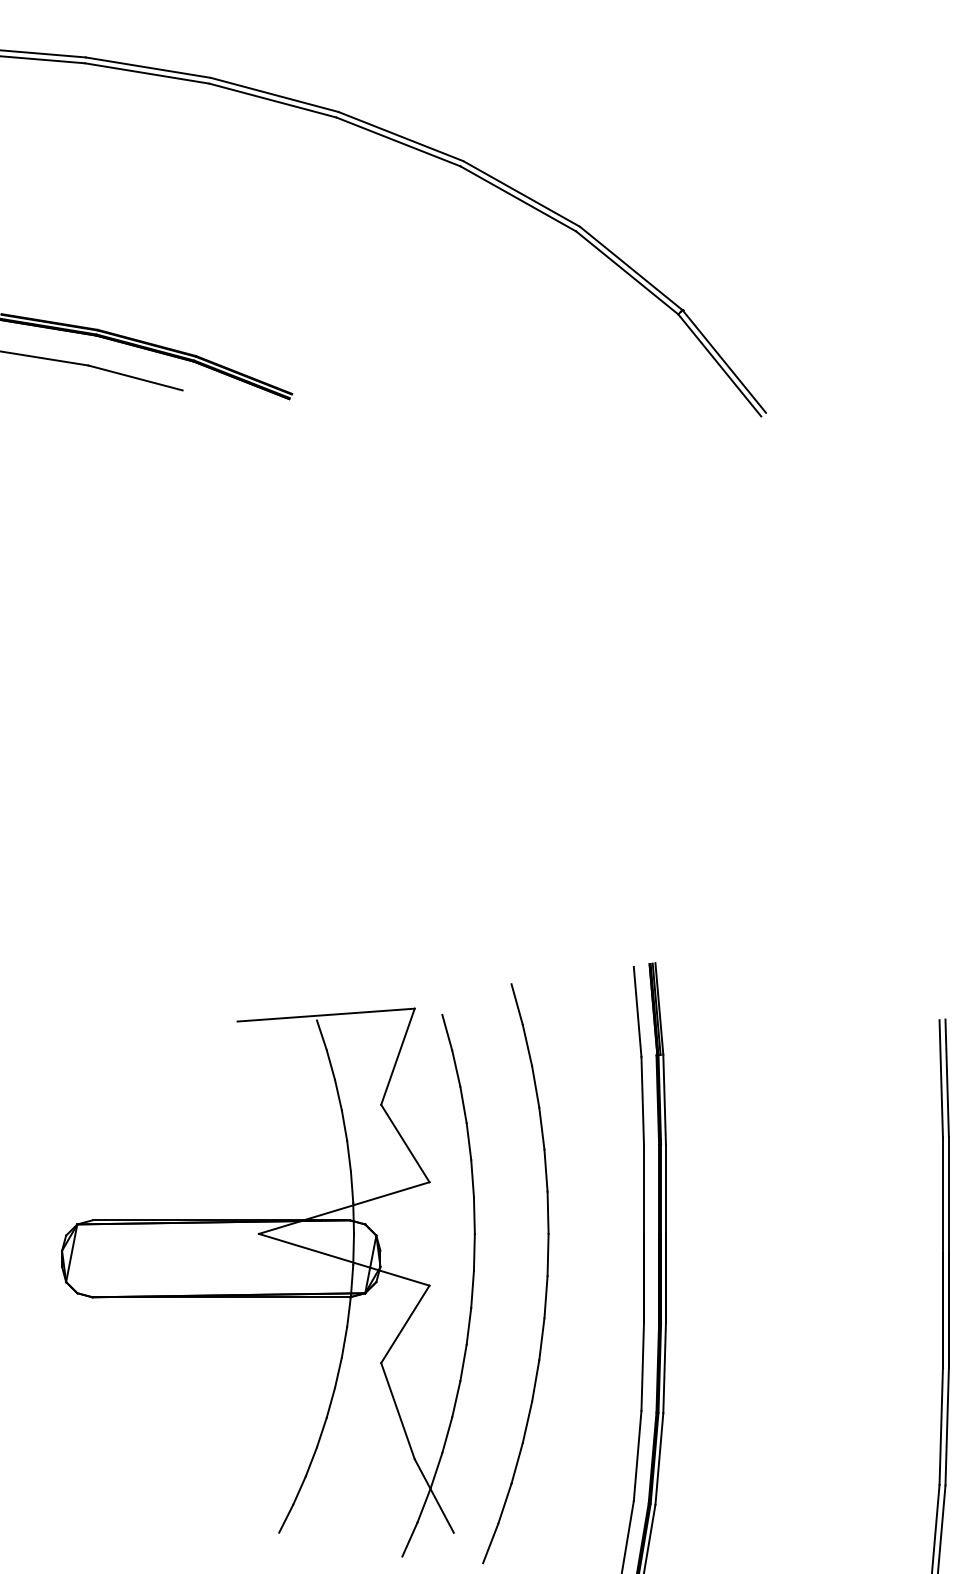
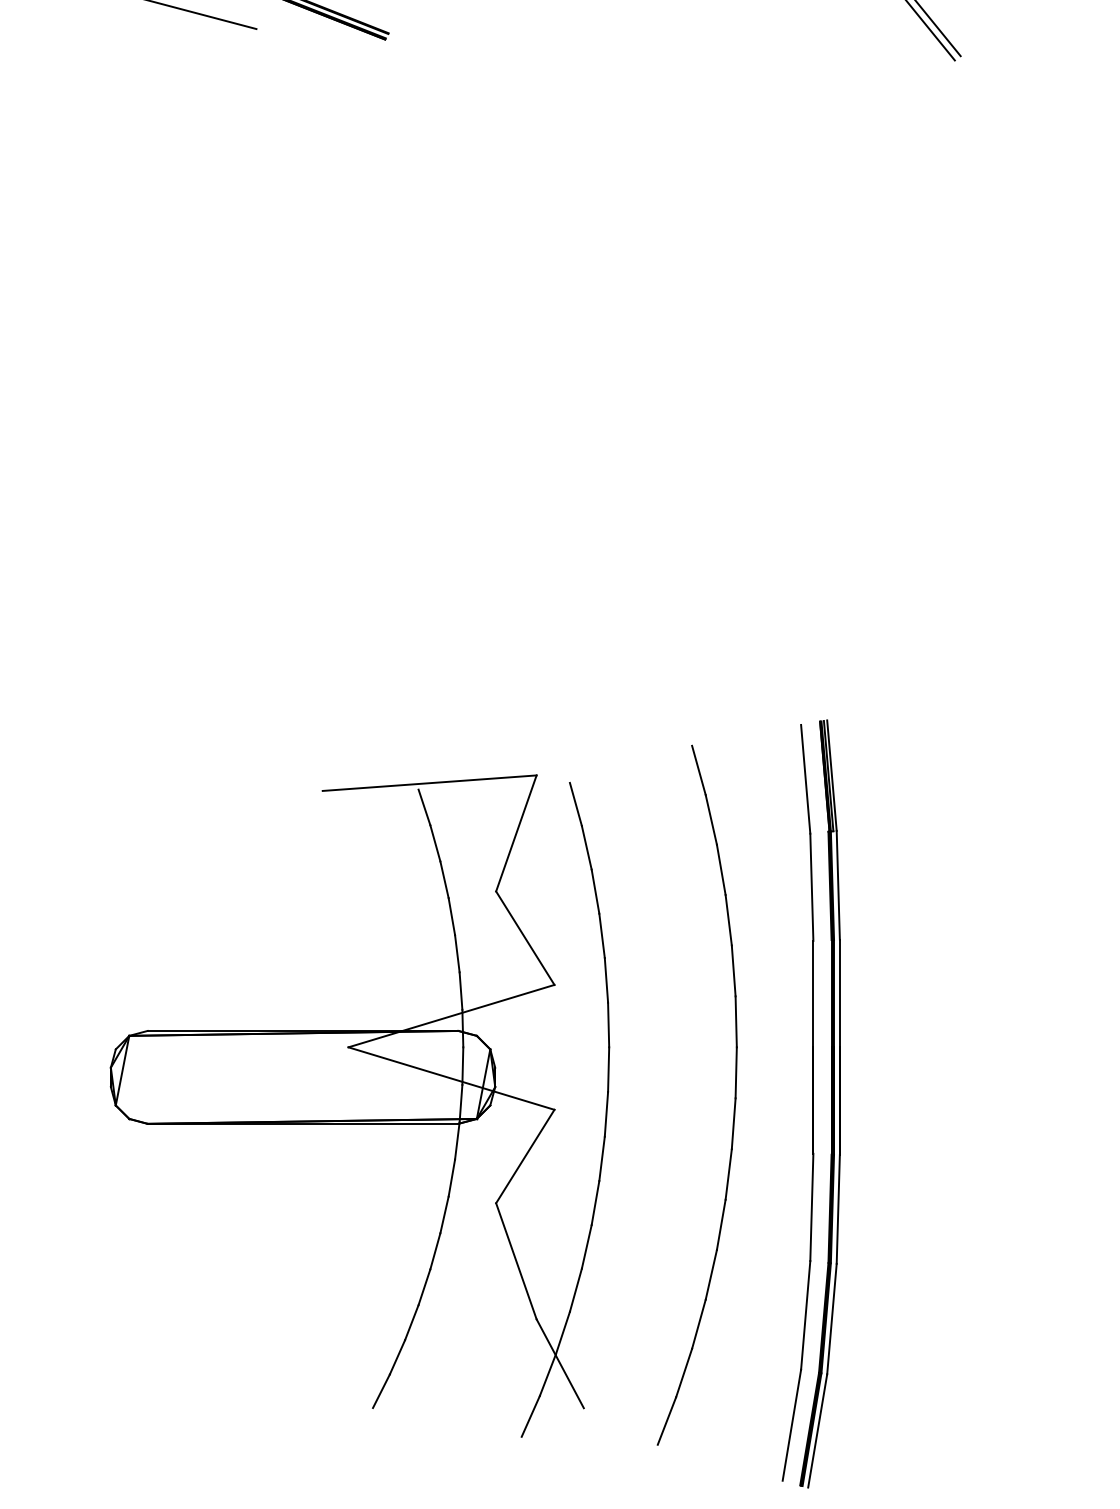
part: (546, 1273) -> (734, 1095), moved

